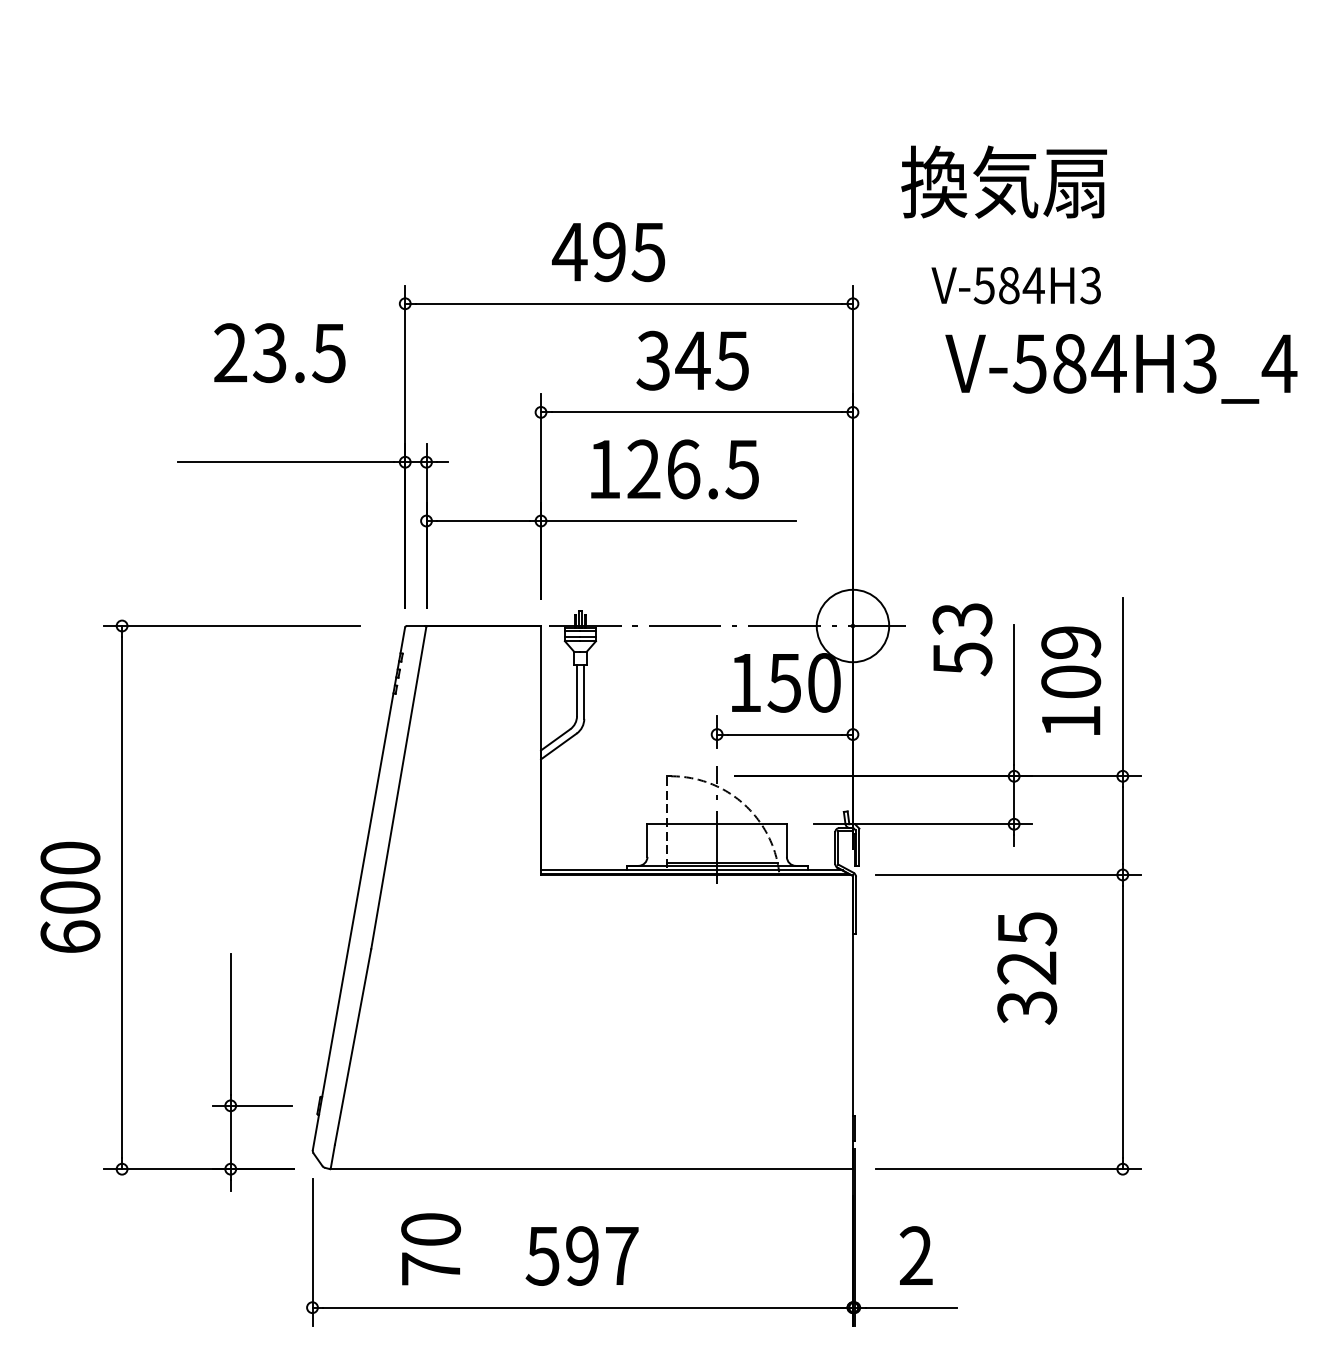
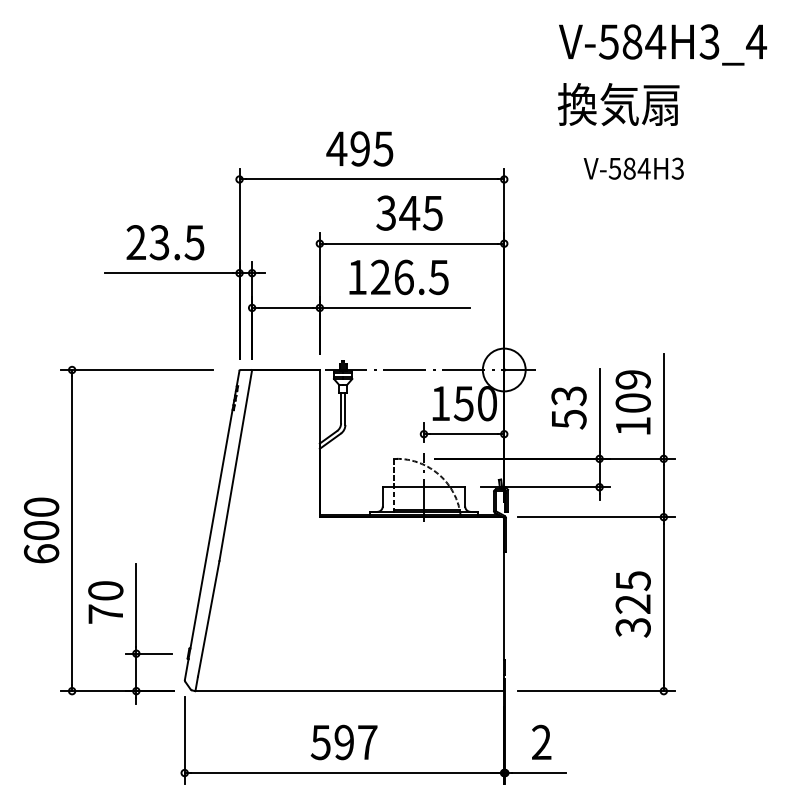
text: (1003, 182) -> (618, 104), moved
text: (1015, 285) -> (633, 168), moved
text: (280, 352) -> (165, 242), moved
text: (1120, 368) -> (662, 44), moved
text: (961, 638) -> (568, 407), moved
text: (1025, 968) -> (632, 604), moved
text: (430, 1249) -> (105, 602), moved

